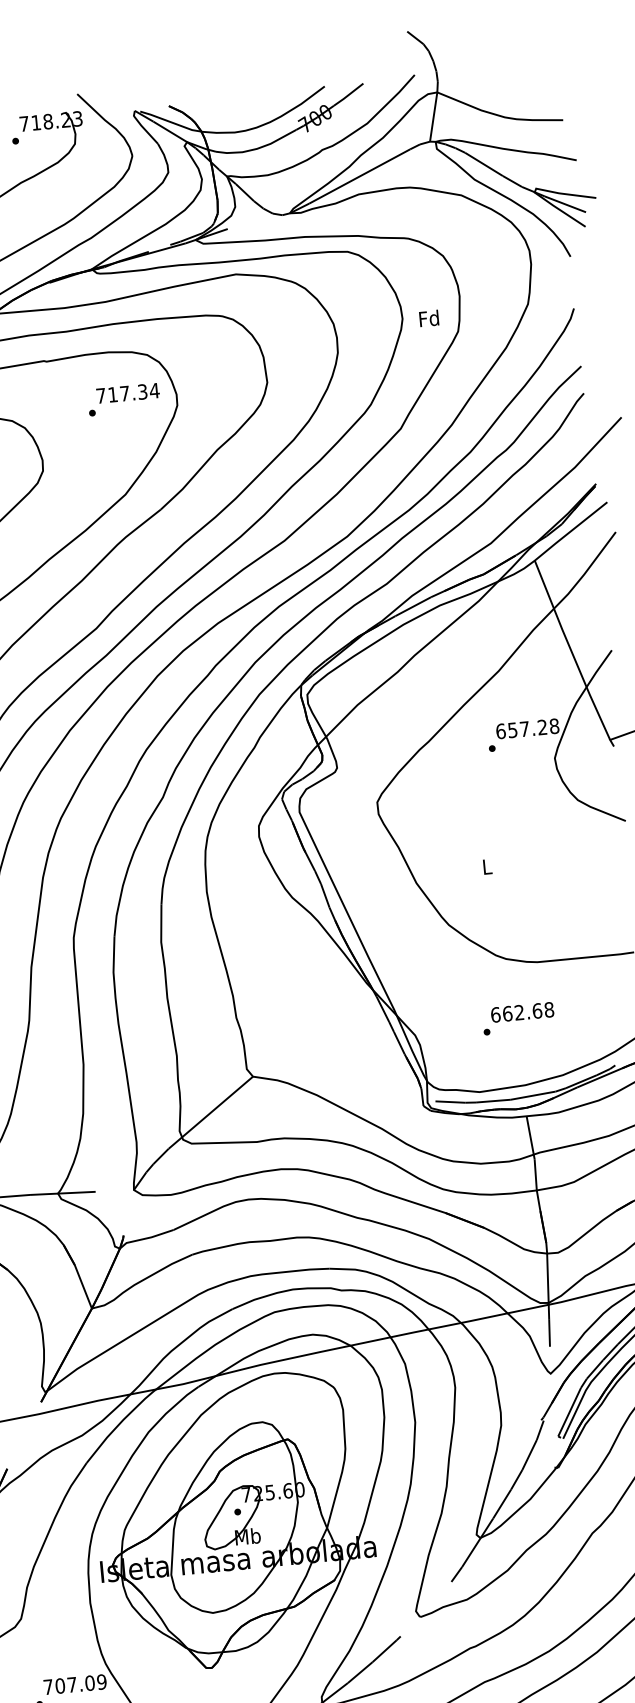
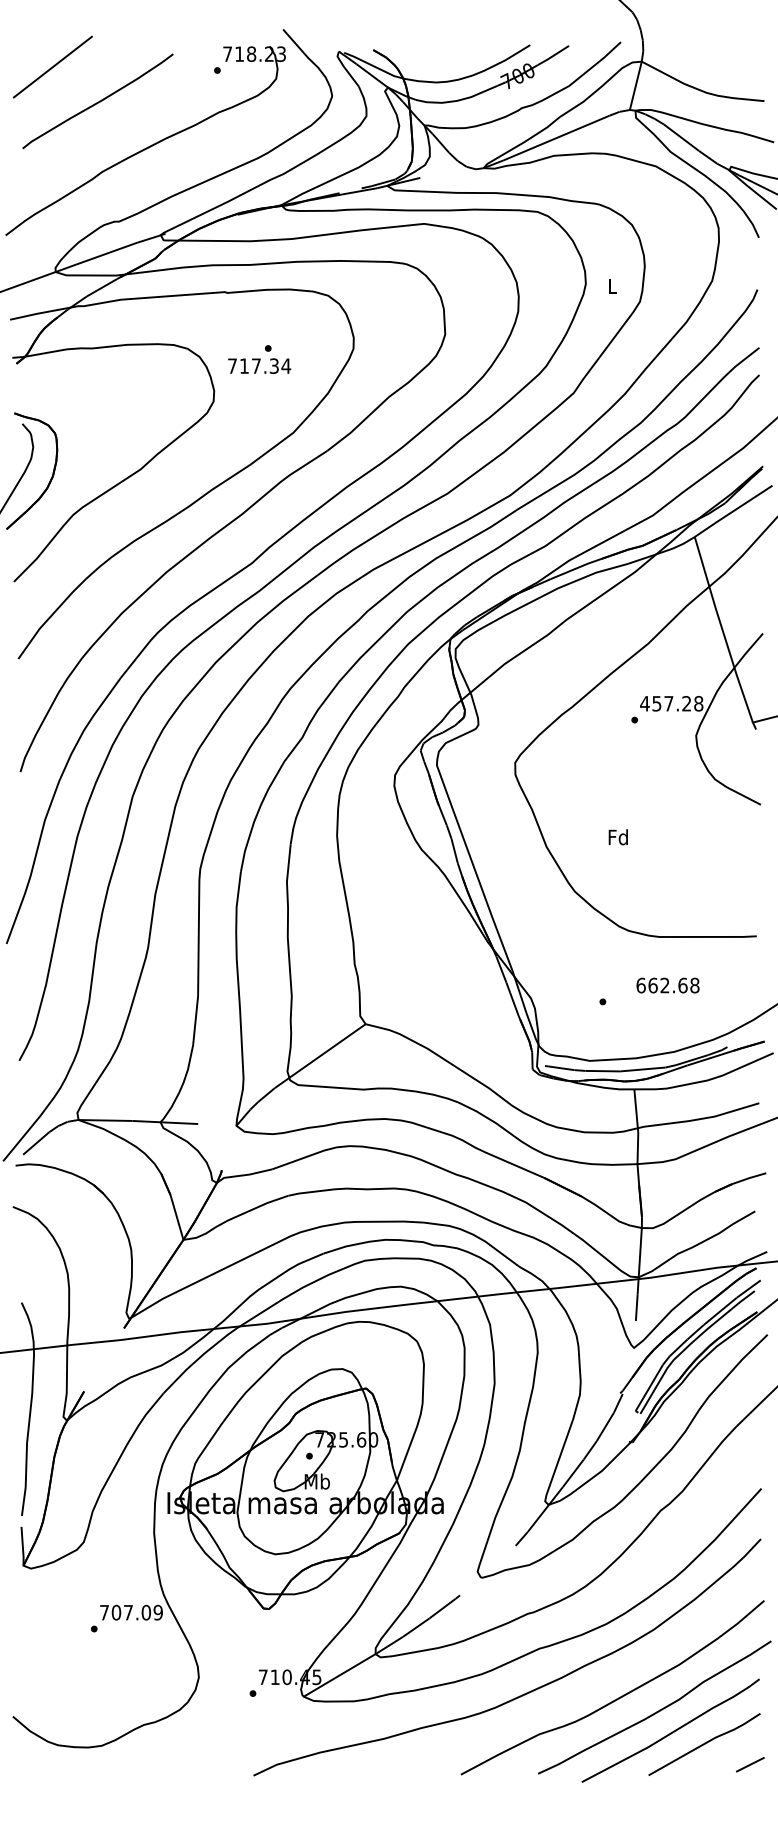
text: (428, 318) -> (611, 285), Fd -> L
text: (127, 392) -> (259, 365), moved
text: (500, 731) -> (644, 703), 657.28 -> 457.28
text: (486, 867) -> (617, 837), L -> Fd
text: (521, 1012) -> (667, 985), moved

